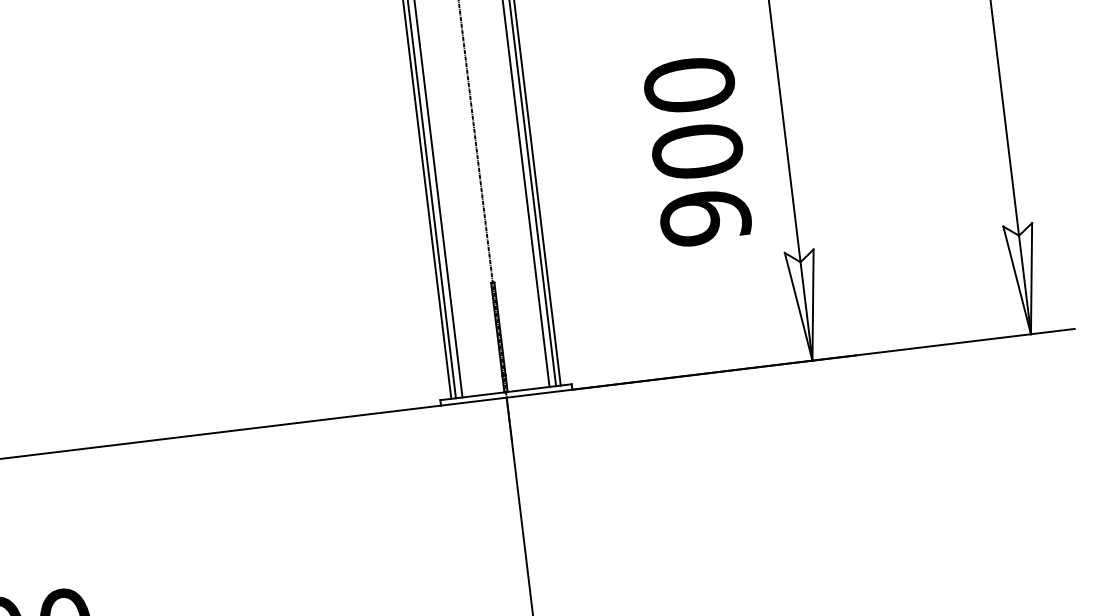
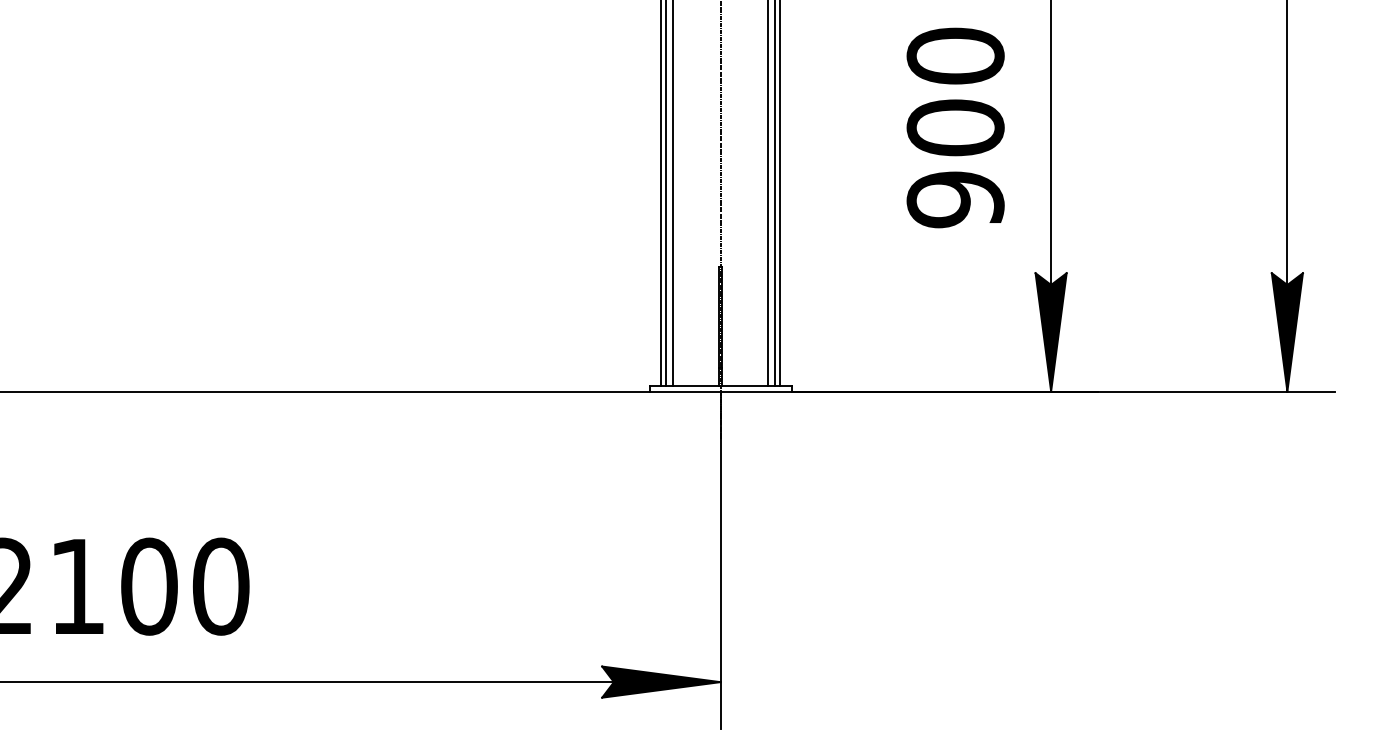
text: (697, 151) -> (955, 127), moved
fill: (1023, 279) -> (1286, 332), added
fill: (805, 306) -> (1050, 332), added

